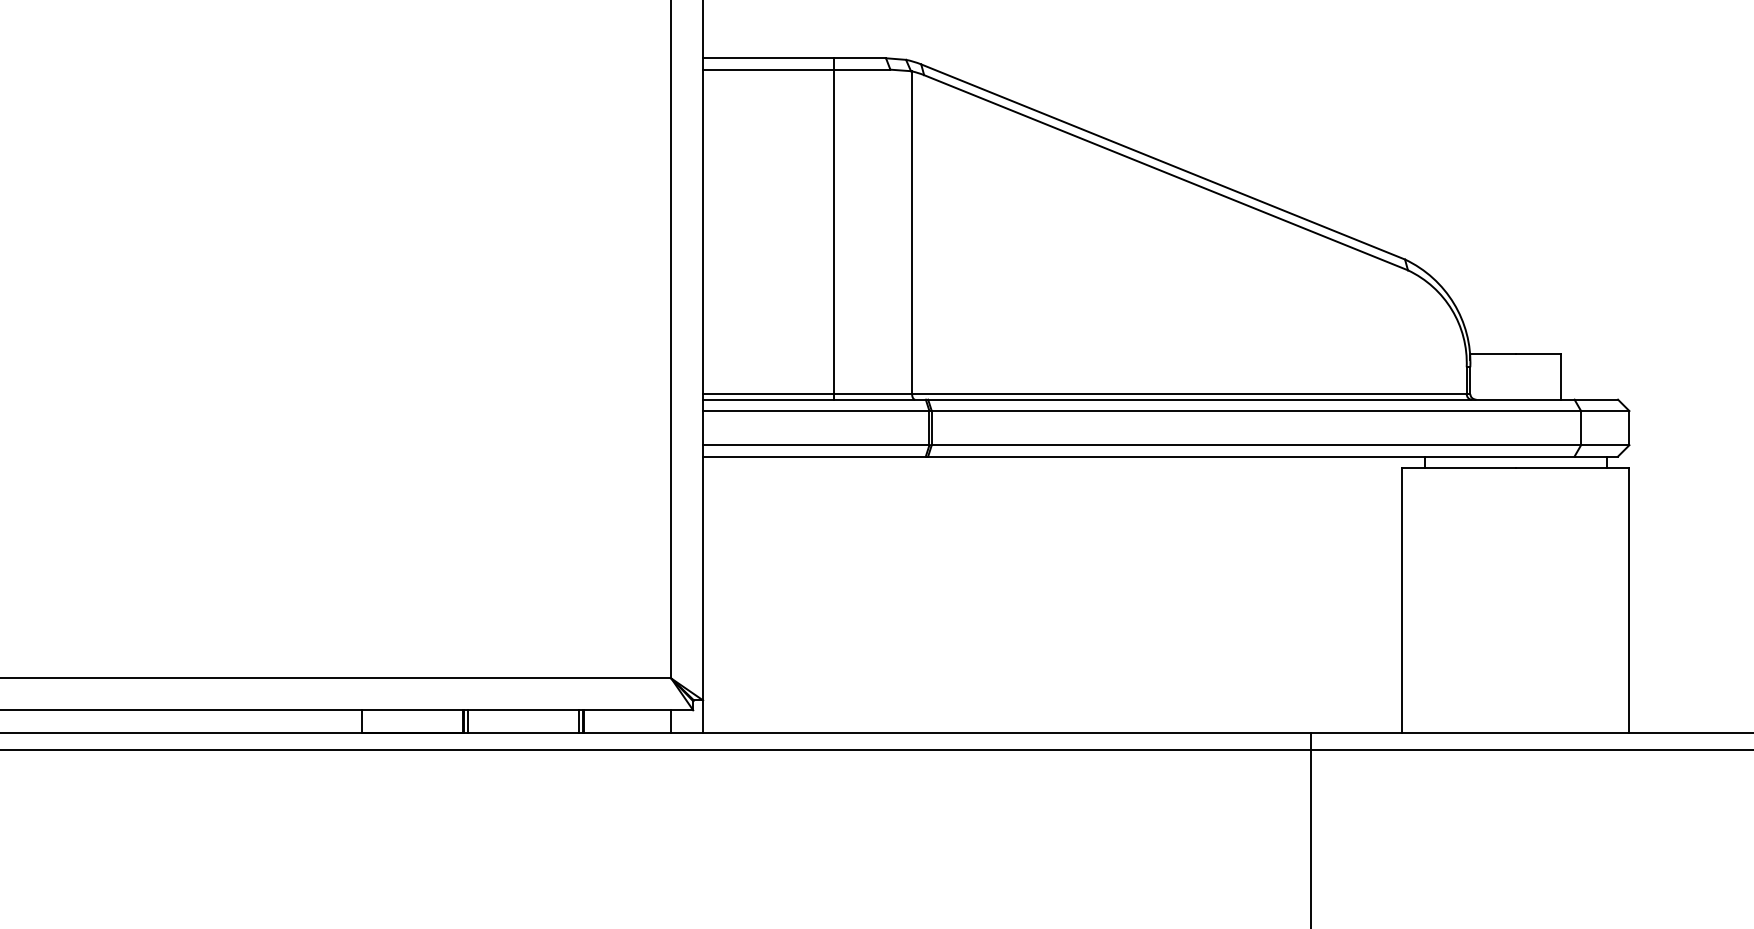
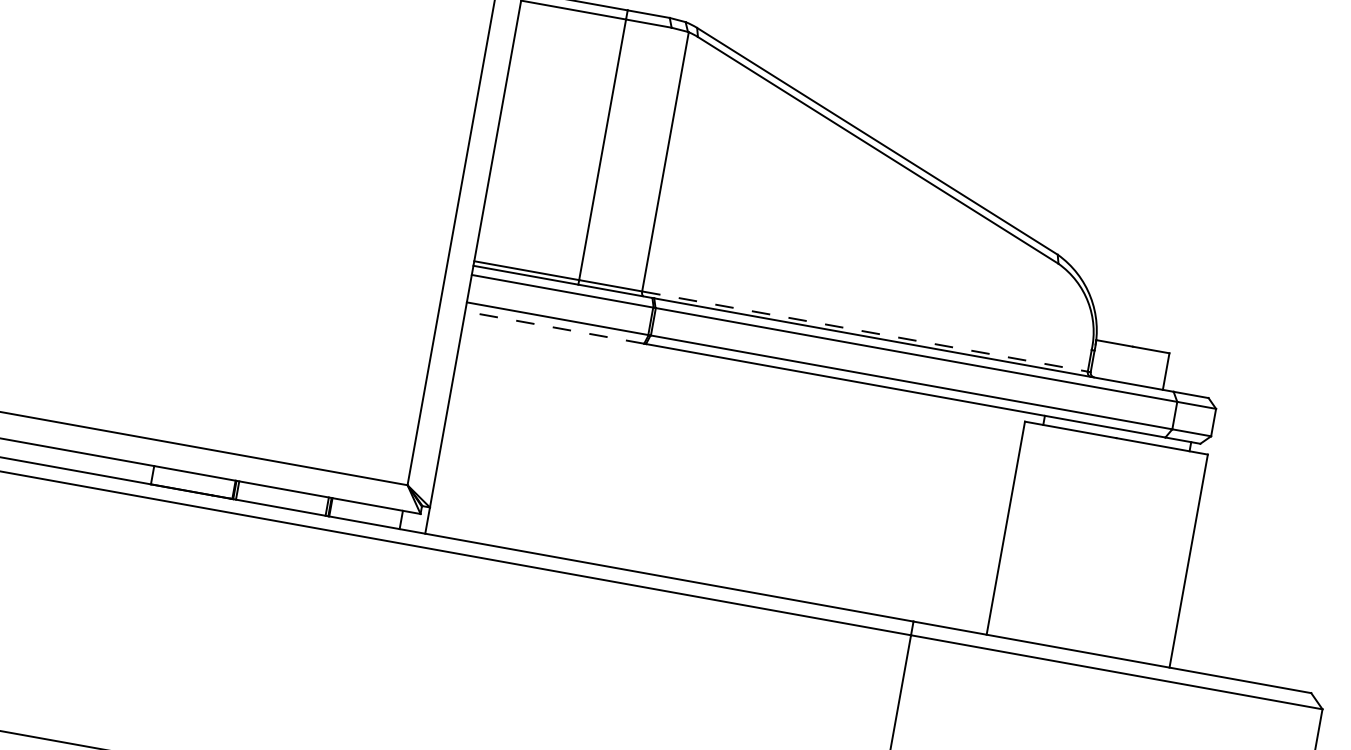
line: (1189, 393) -> (865, 331), solid -> dashed
line: (814, 456) -> (554, 327), solid -> dashed

